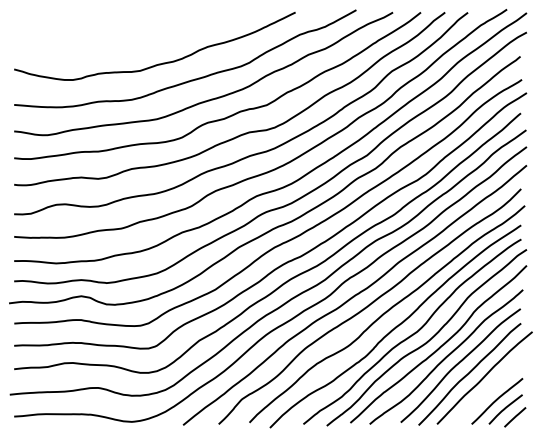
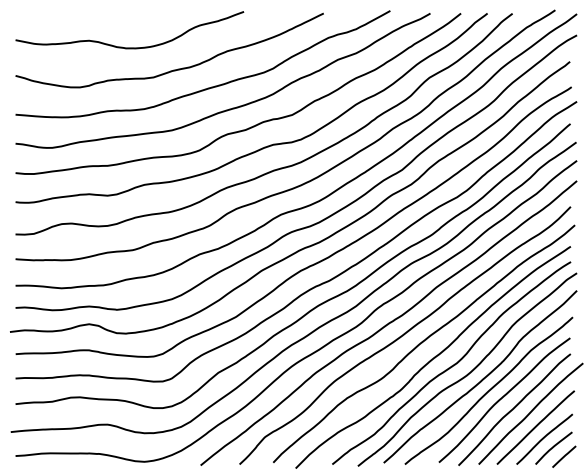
curve: (118, 43) -> (129, 47), added
line: (489, 390) -> (536, 427), added

